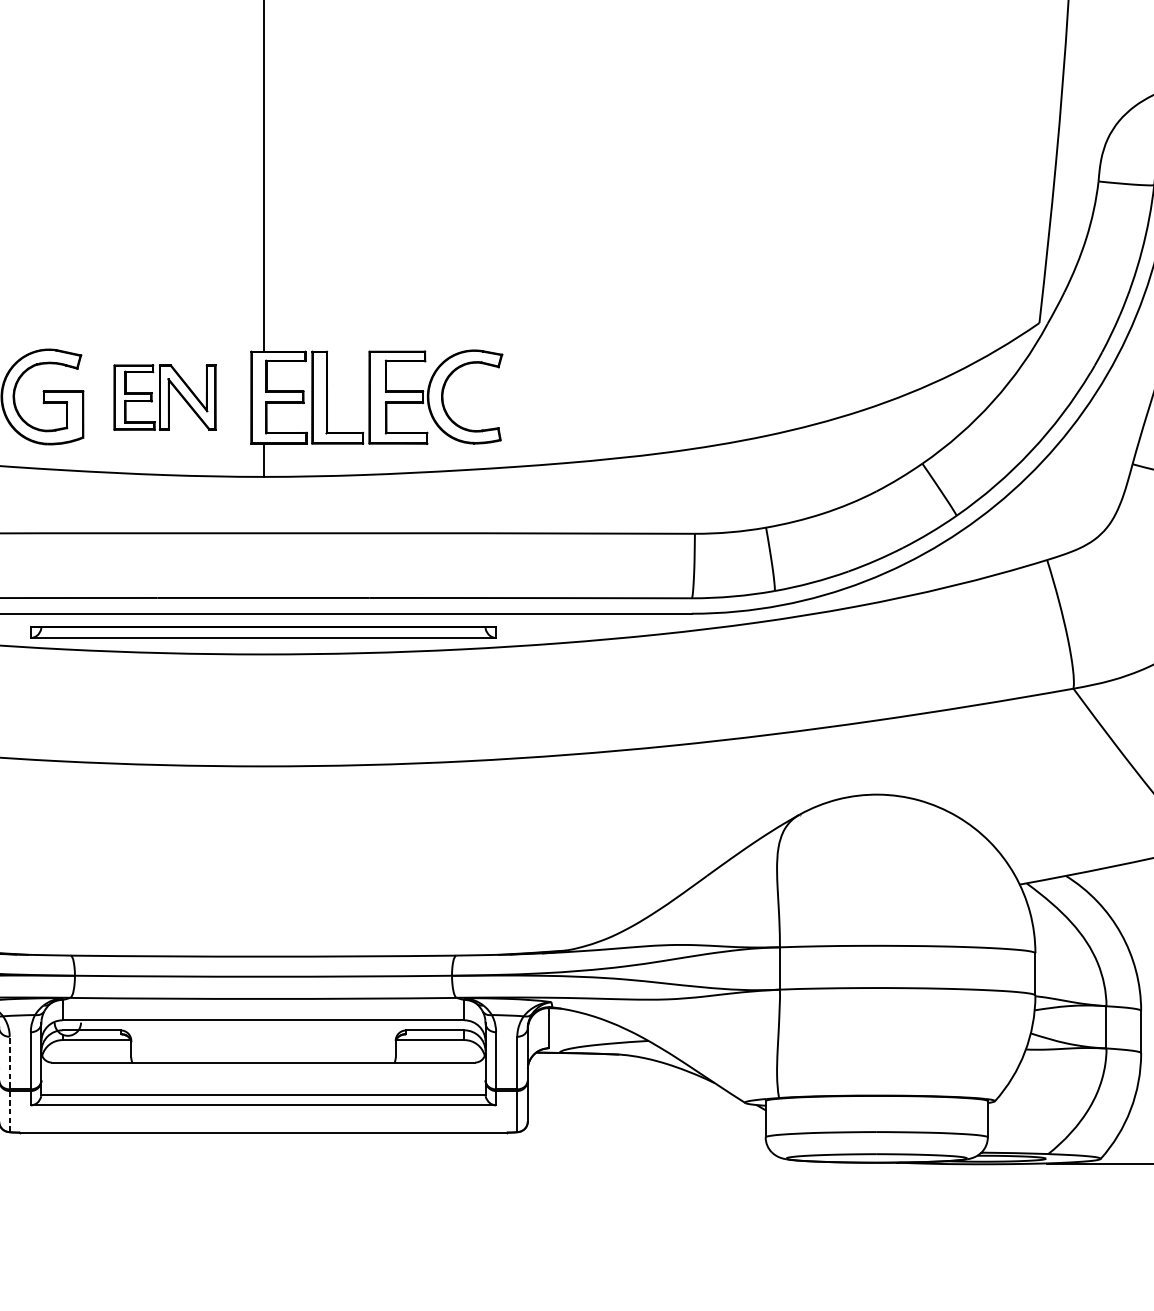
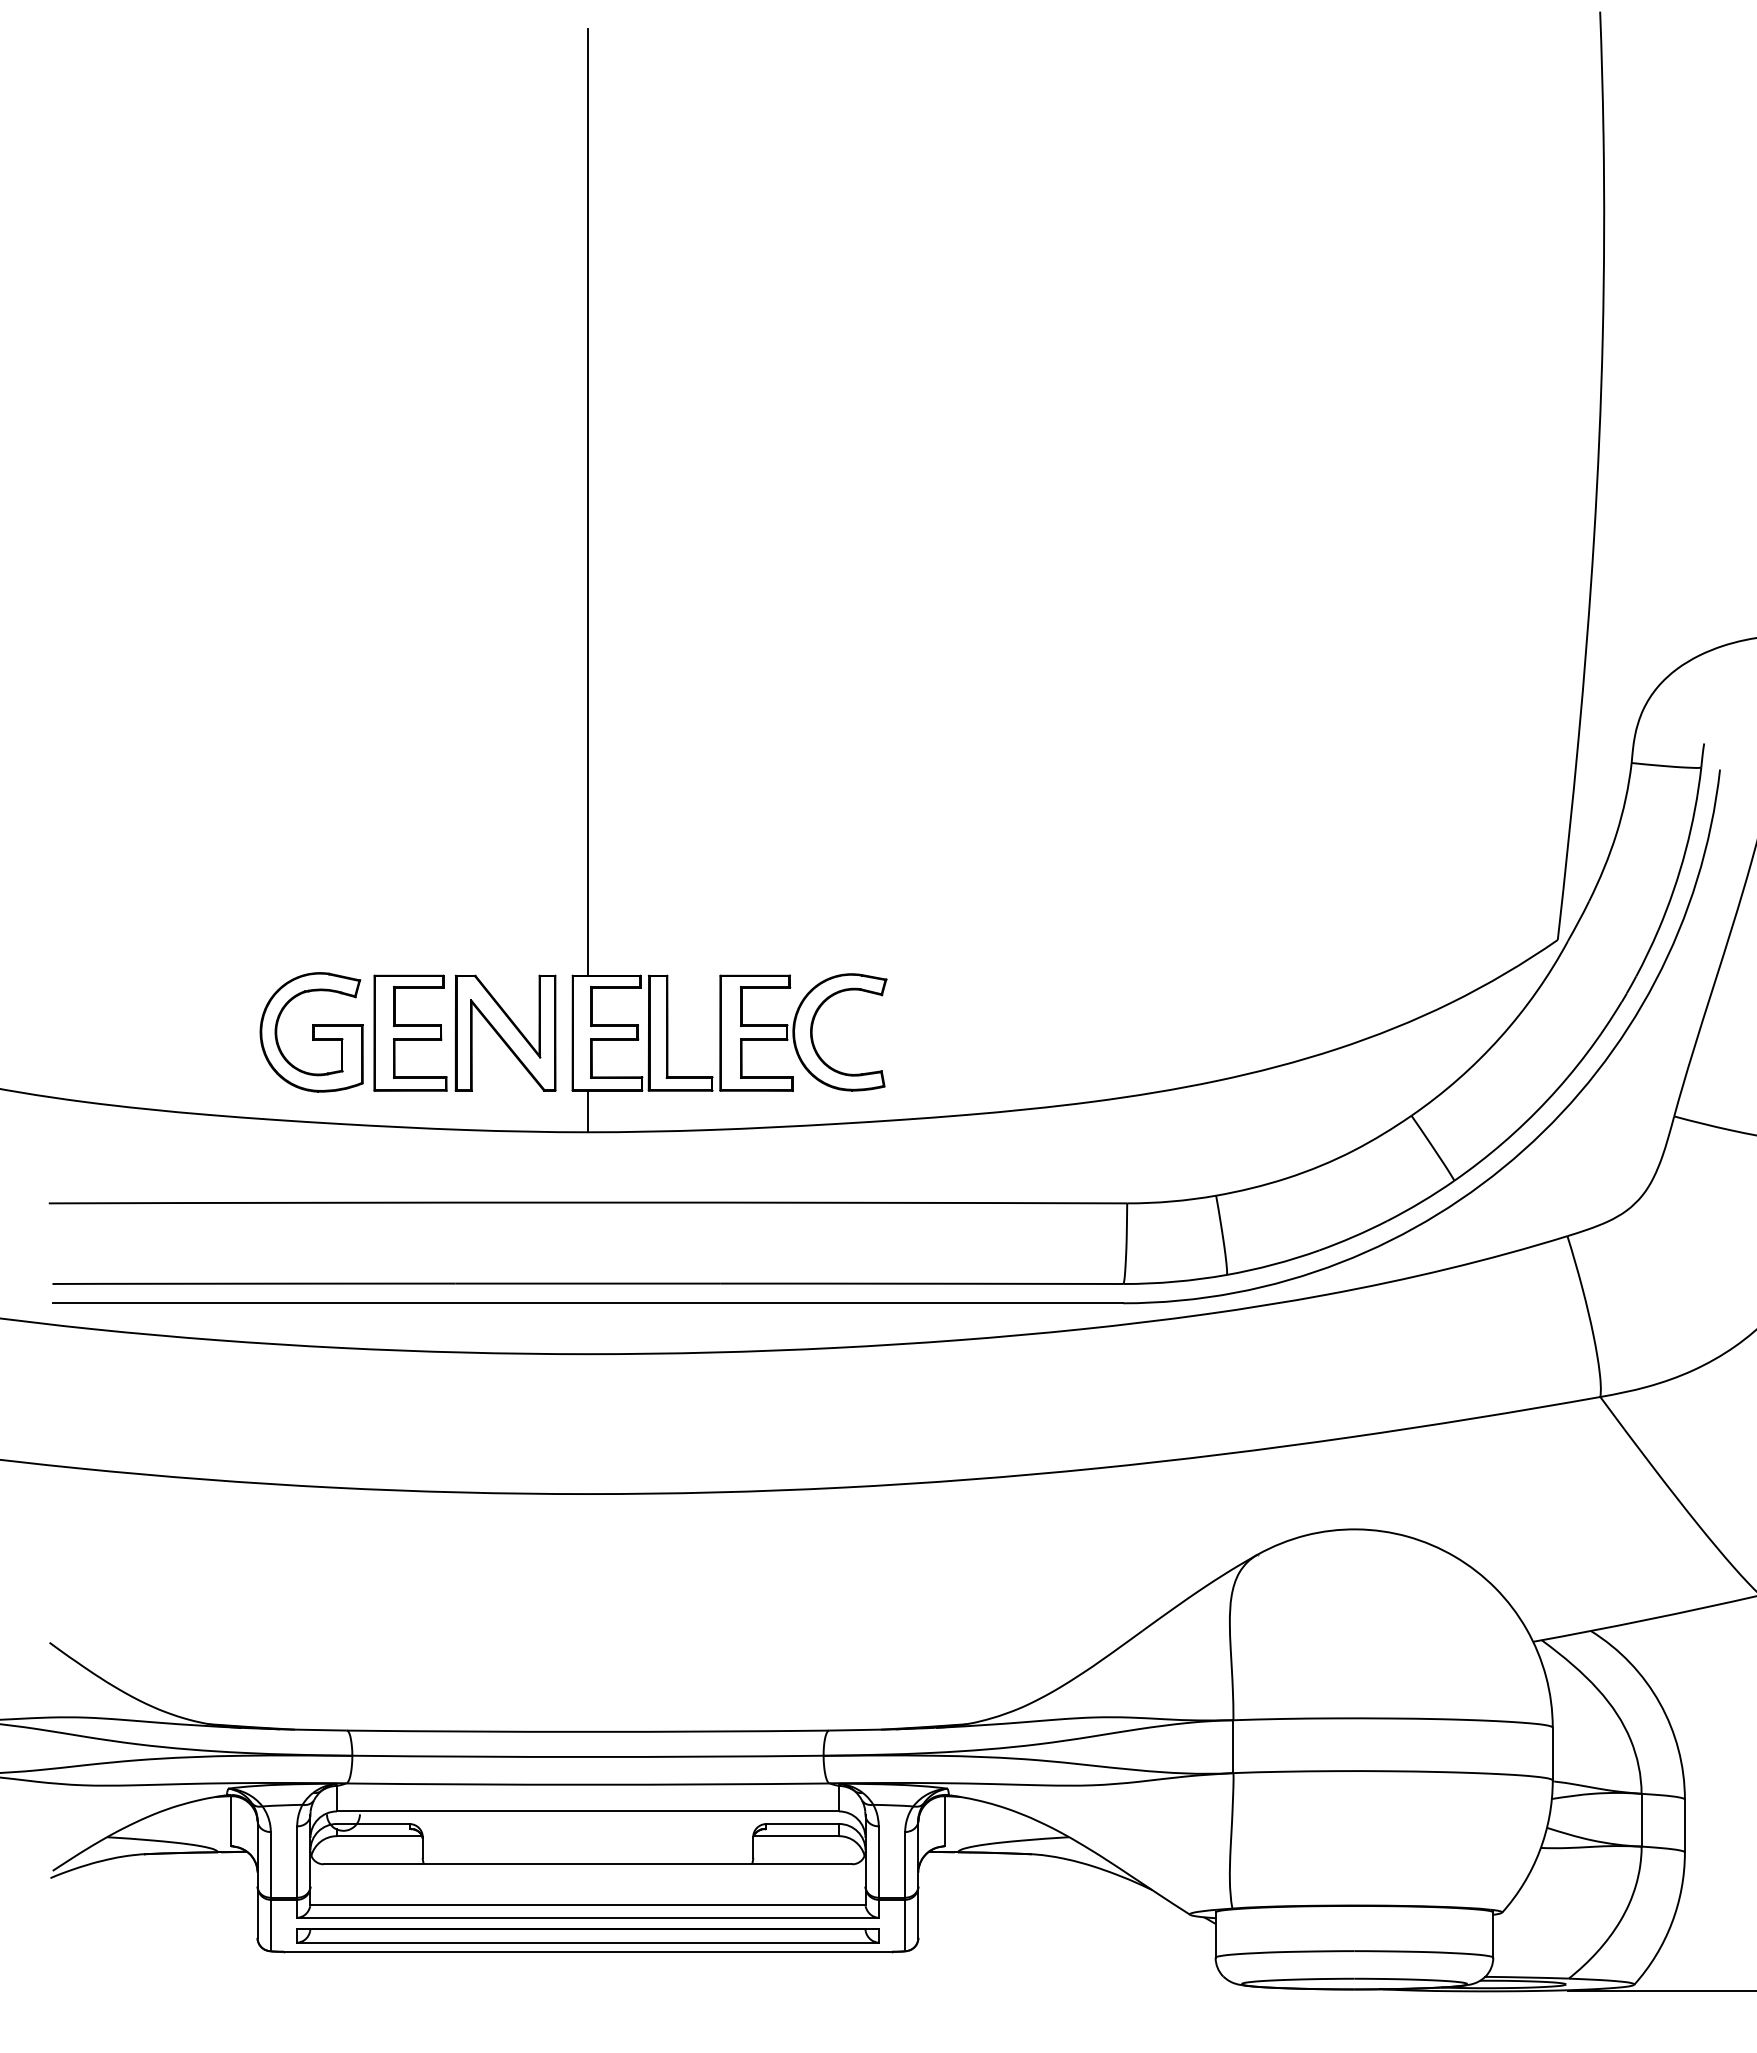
part: (164, 397) -> (464, 1032), size x1.43
part: (263, 632) -> (587, 1935), moved
line: (9, 1084) -> (270, 1891), dashed -> solid

